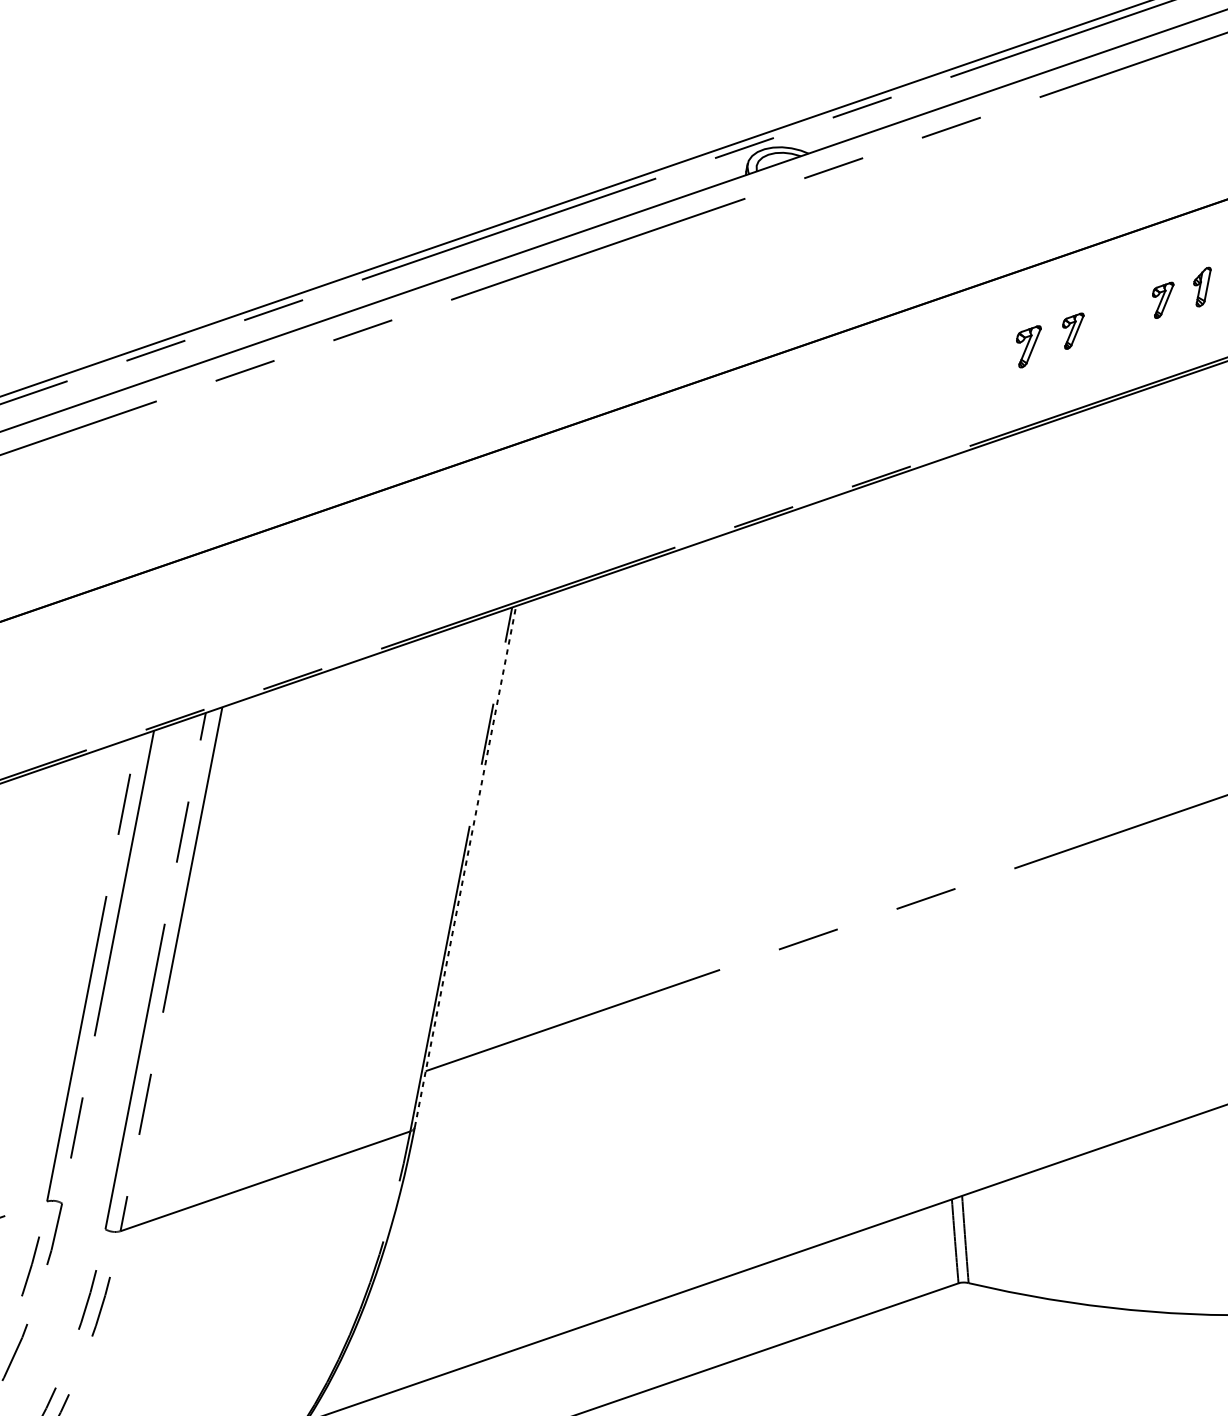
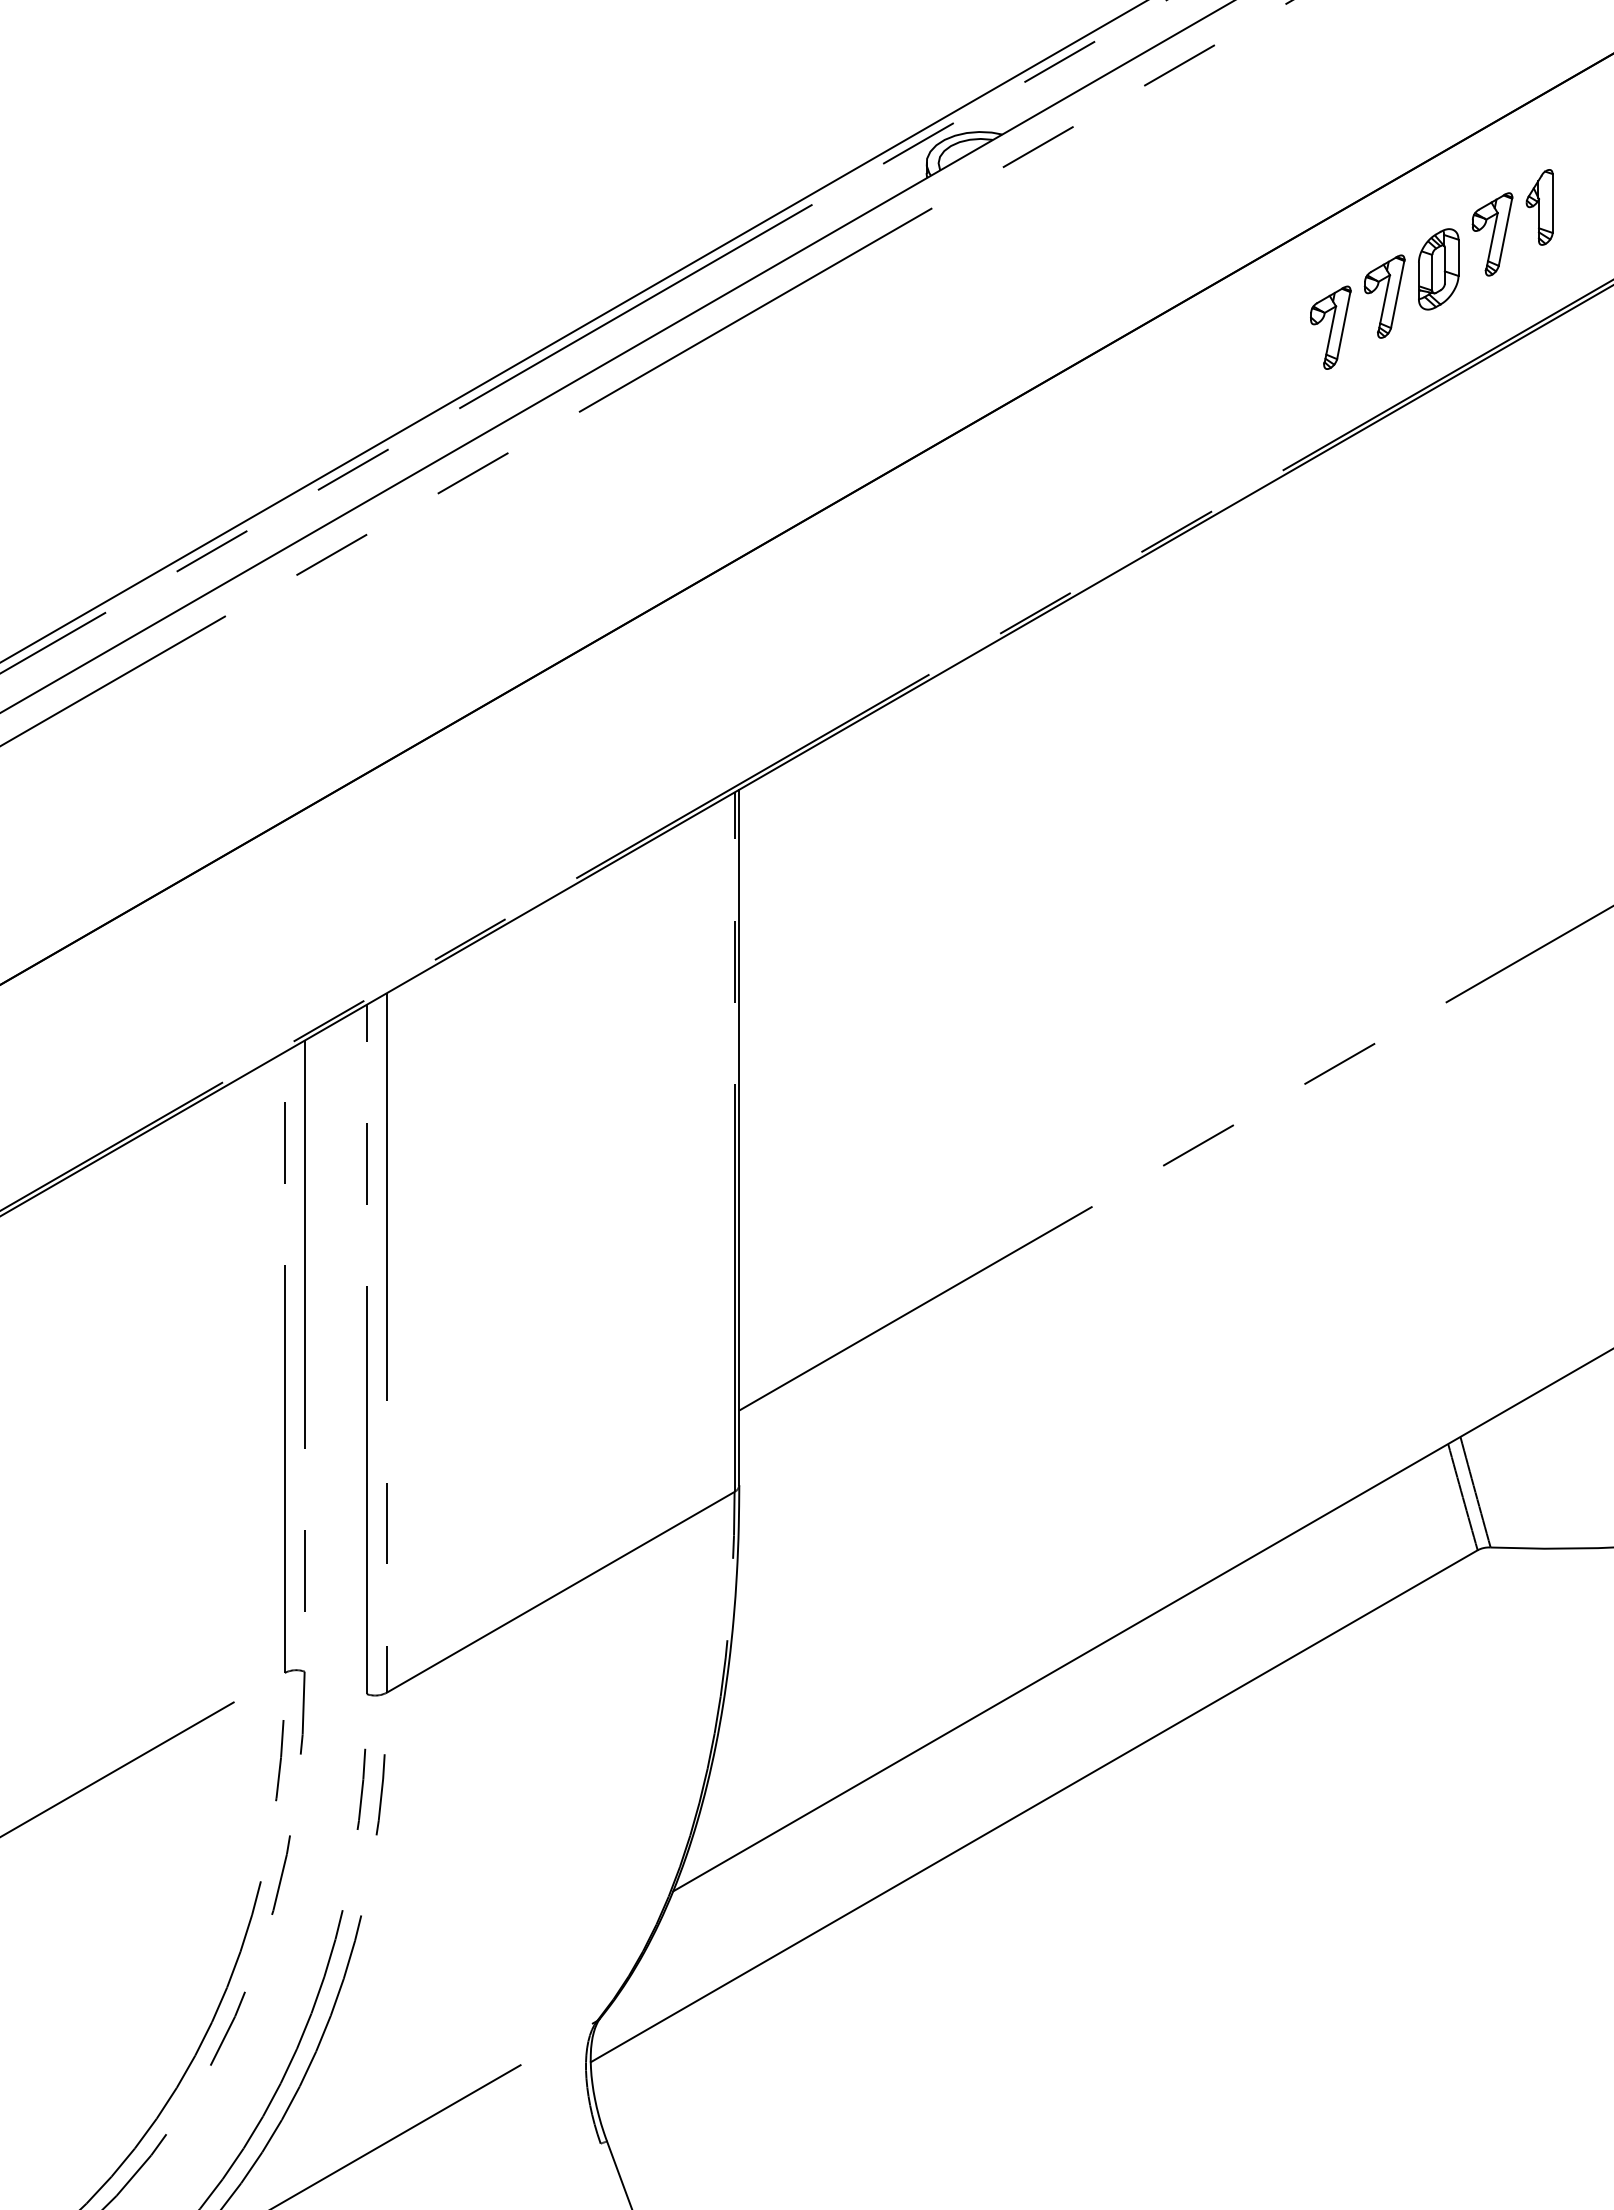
part: (1200, 286) -> (1539, 207), size x1.43
part: (1161, 299) -> (1492, 234), size x1.67
part: (1115, 318) -> (1438, 269), added
part: (1071, 330) -> (1384, 296), size x1.67
part: (1026, 345) -> (1330, 327), size x1.43
line: (465, 866) -> (739, 1137), dashed -> solid

